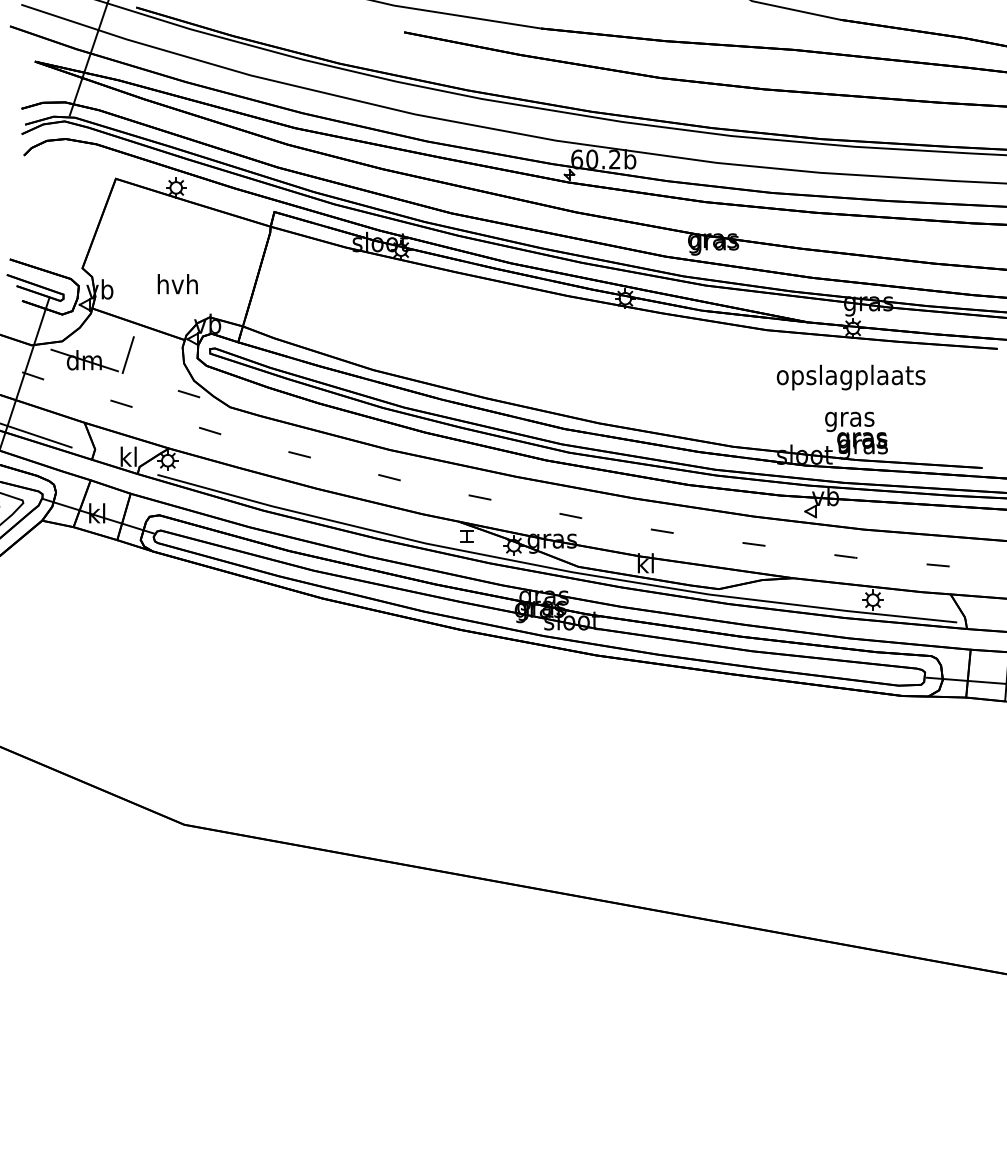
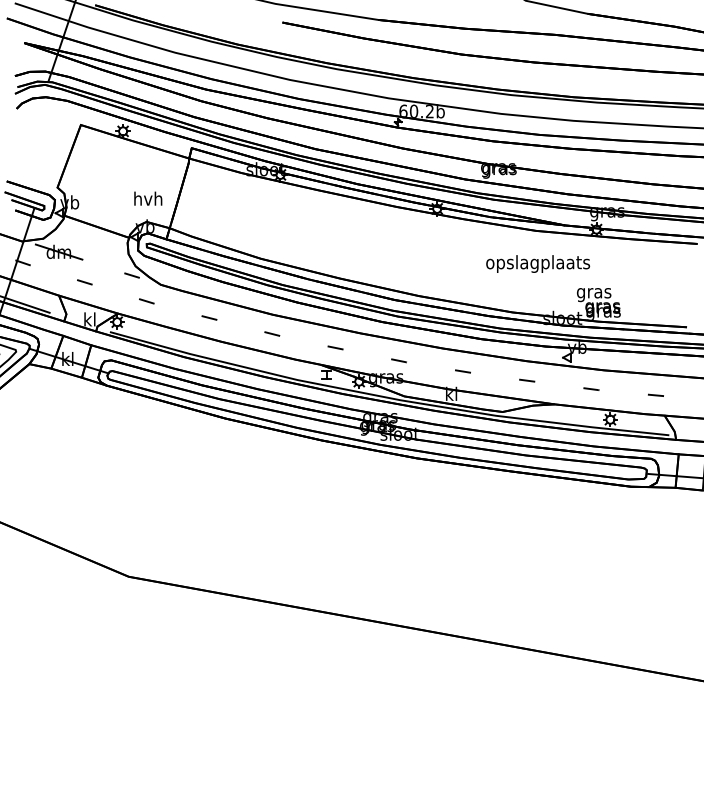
text: (178, 283) -> (148, 198), moved
line: (128, 353) -> (89, 247), removed
text: (851, 376) -> (538, 263), moved

